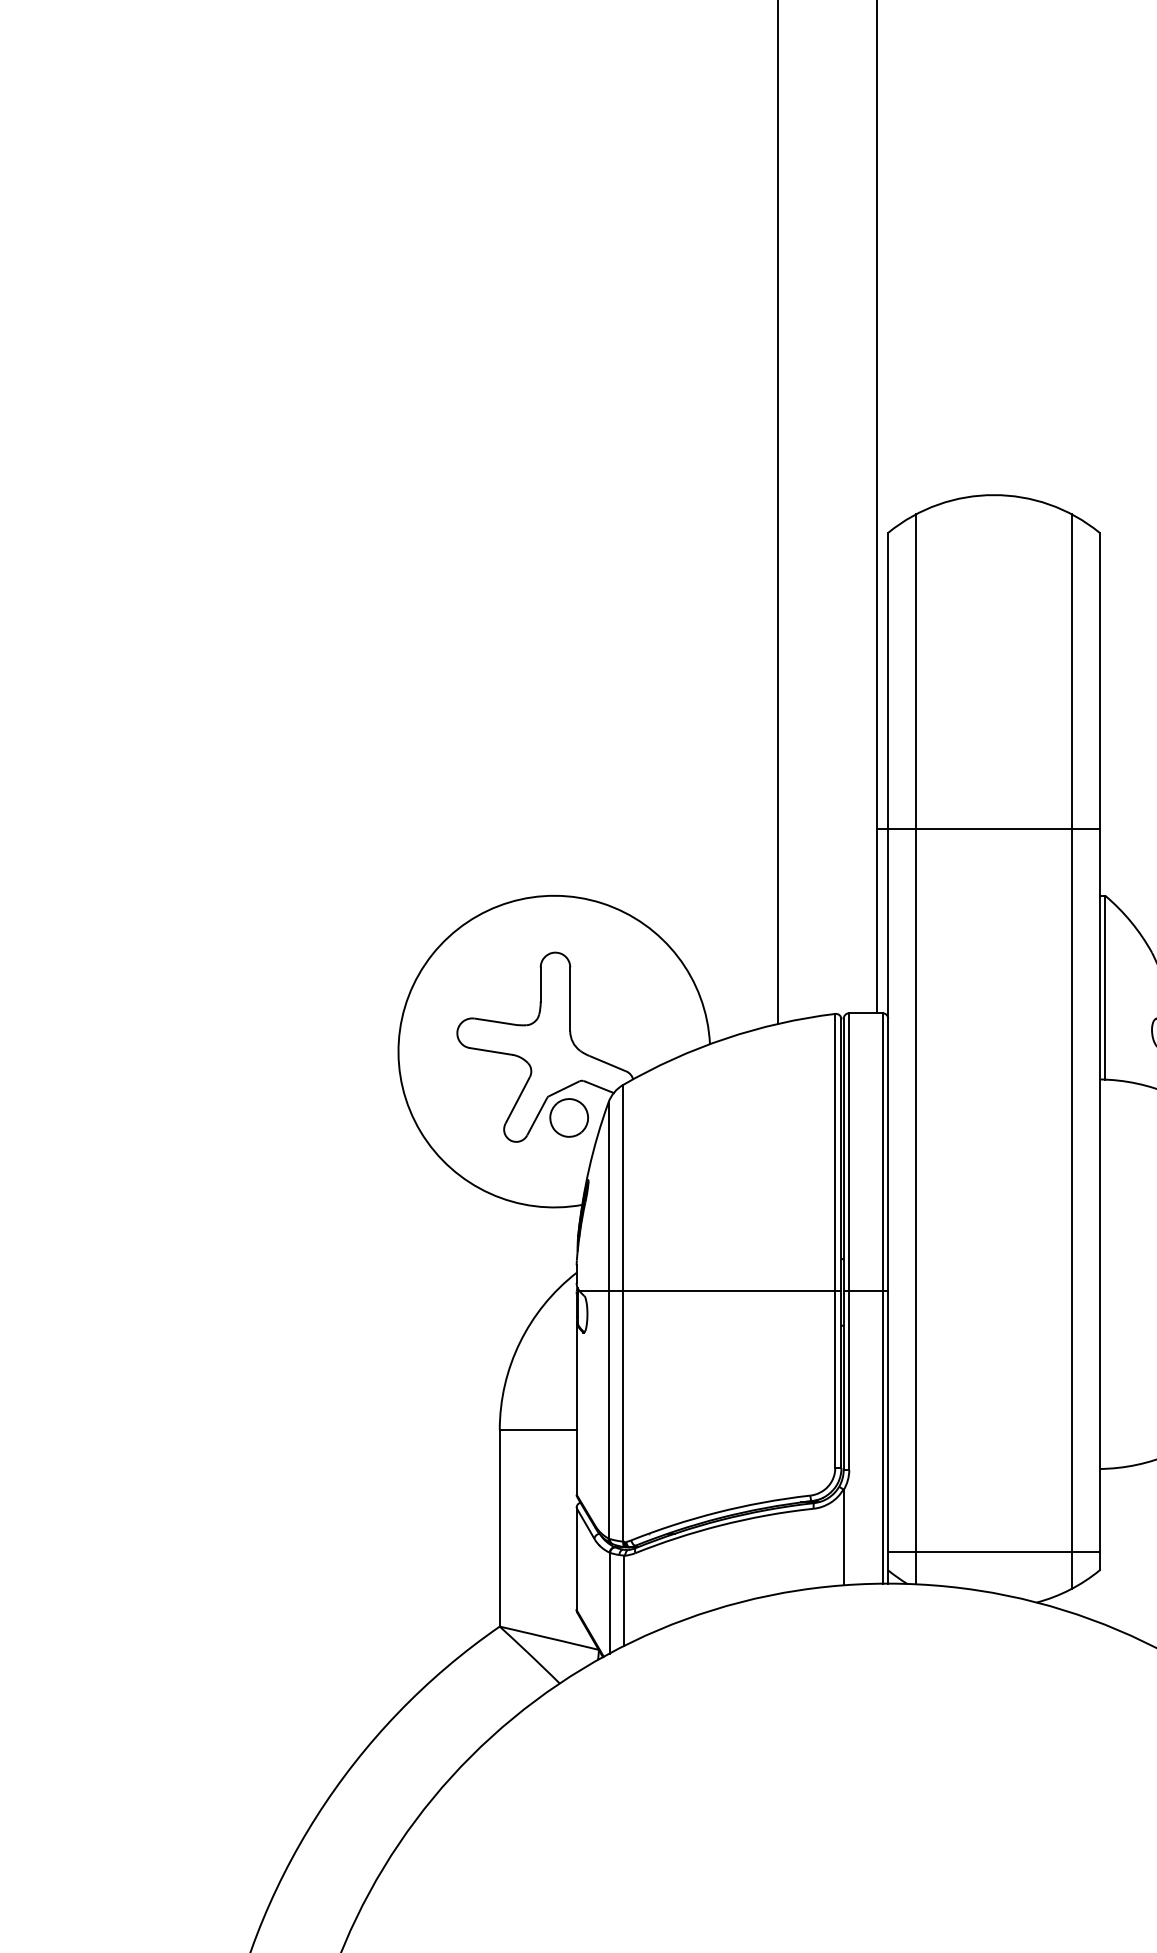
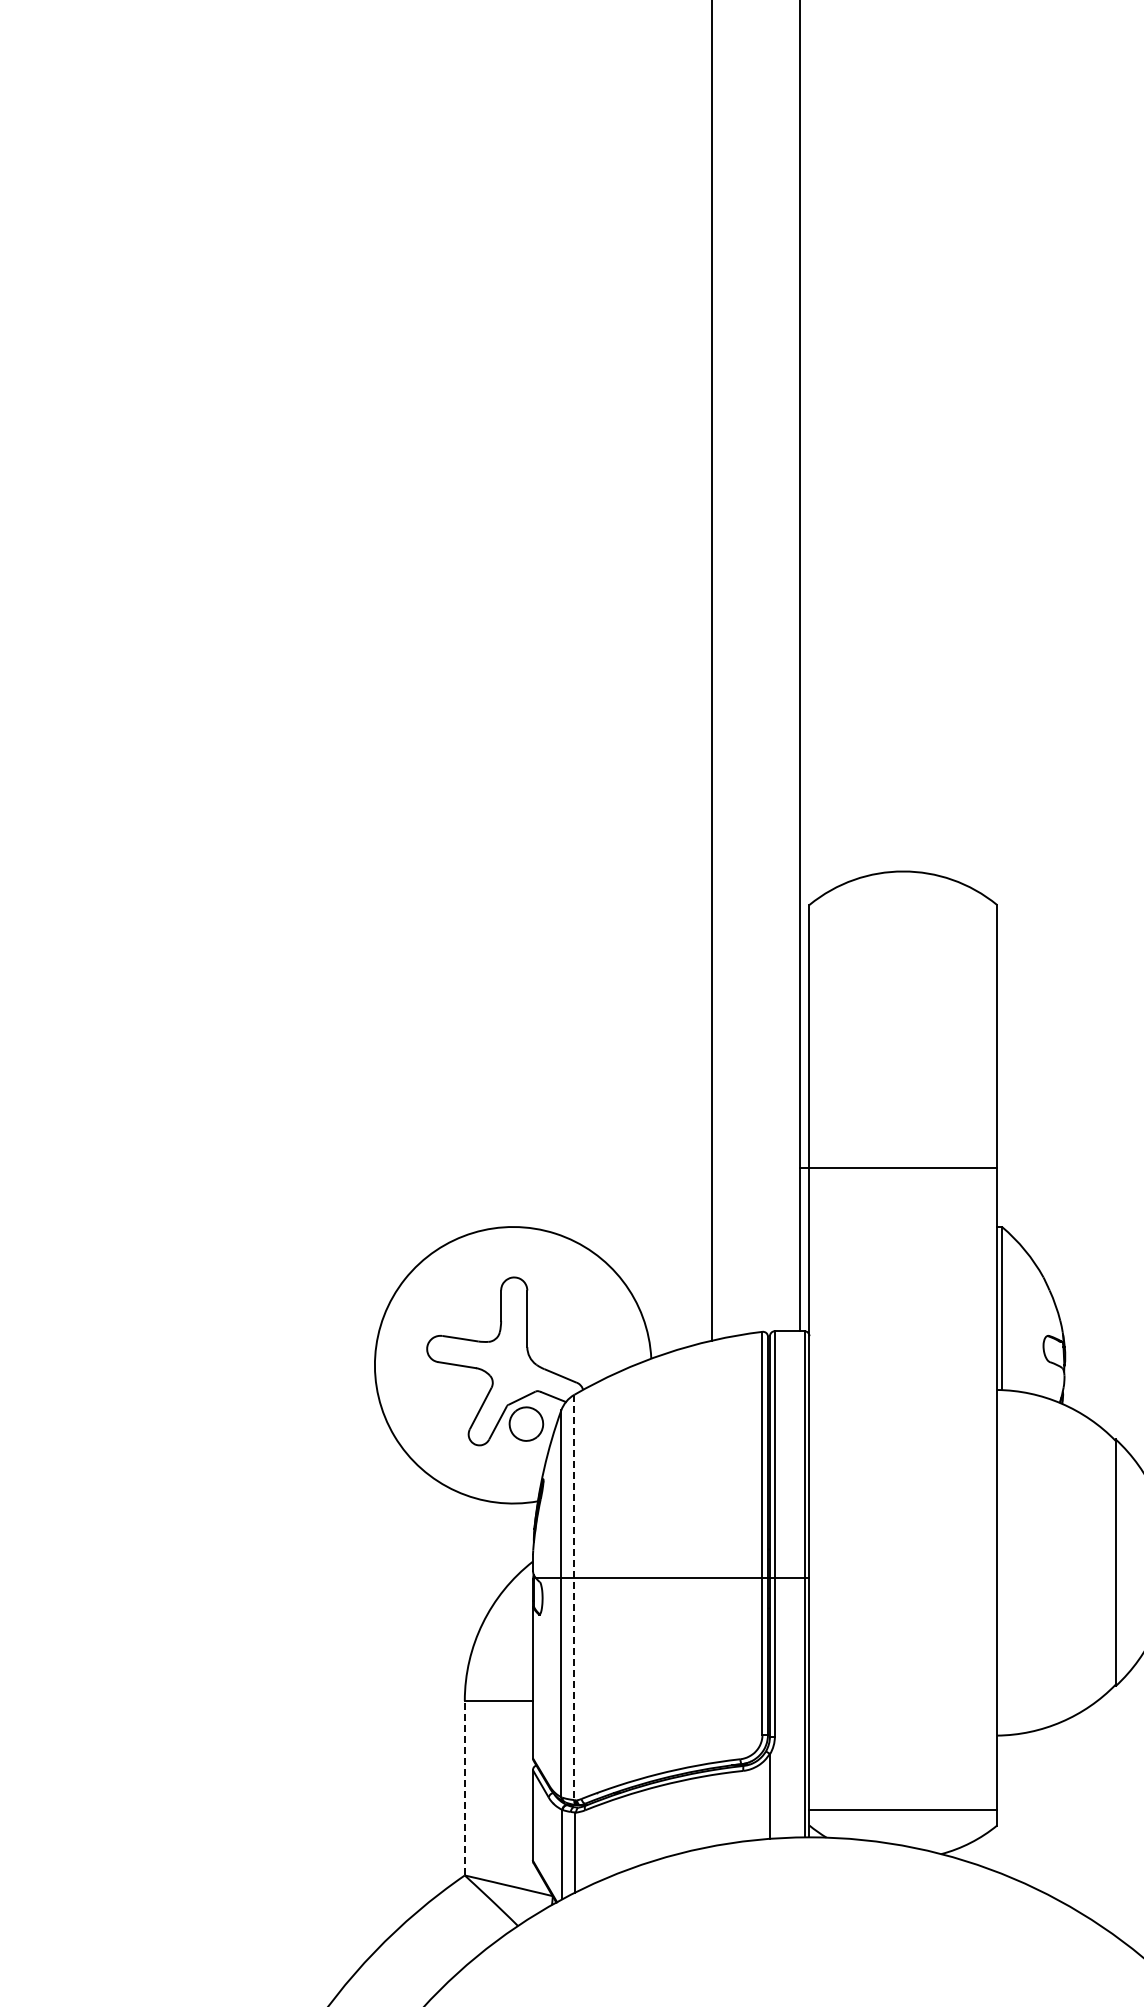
line: (916, 1048) -> (834, 1362), removed
line: (1071, 1051) -> (972, 1365), removed
line: (623, 1313) -> (574, 1597), solid -> dashed
line: (499, 1527) -> (464, 1787), solid -> dashed

